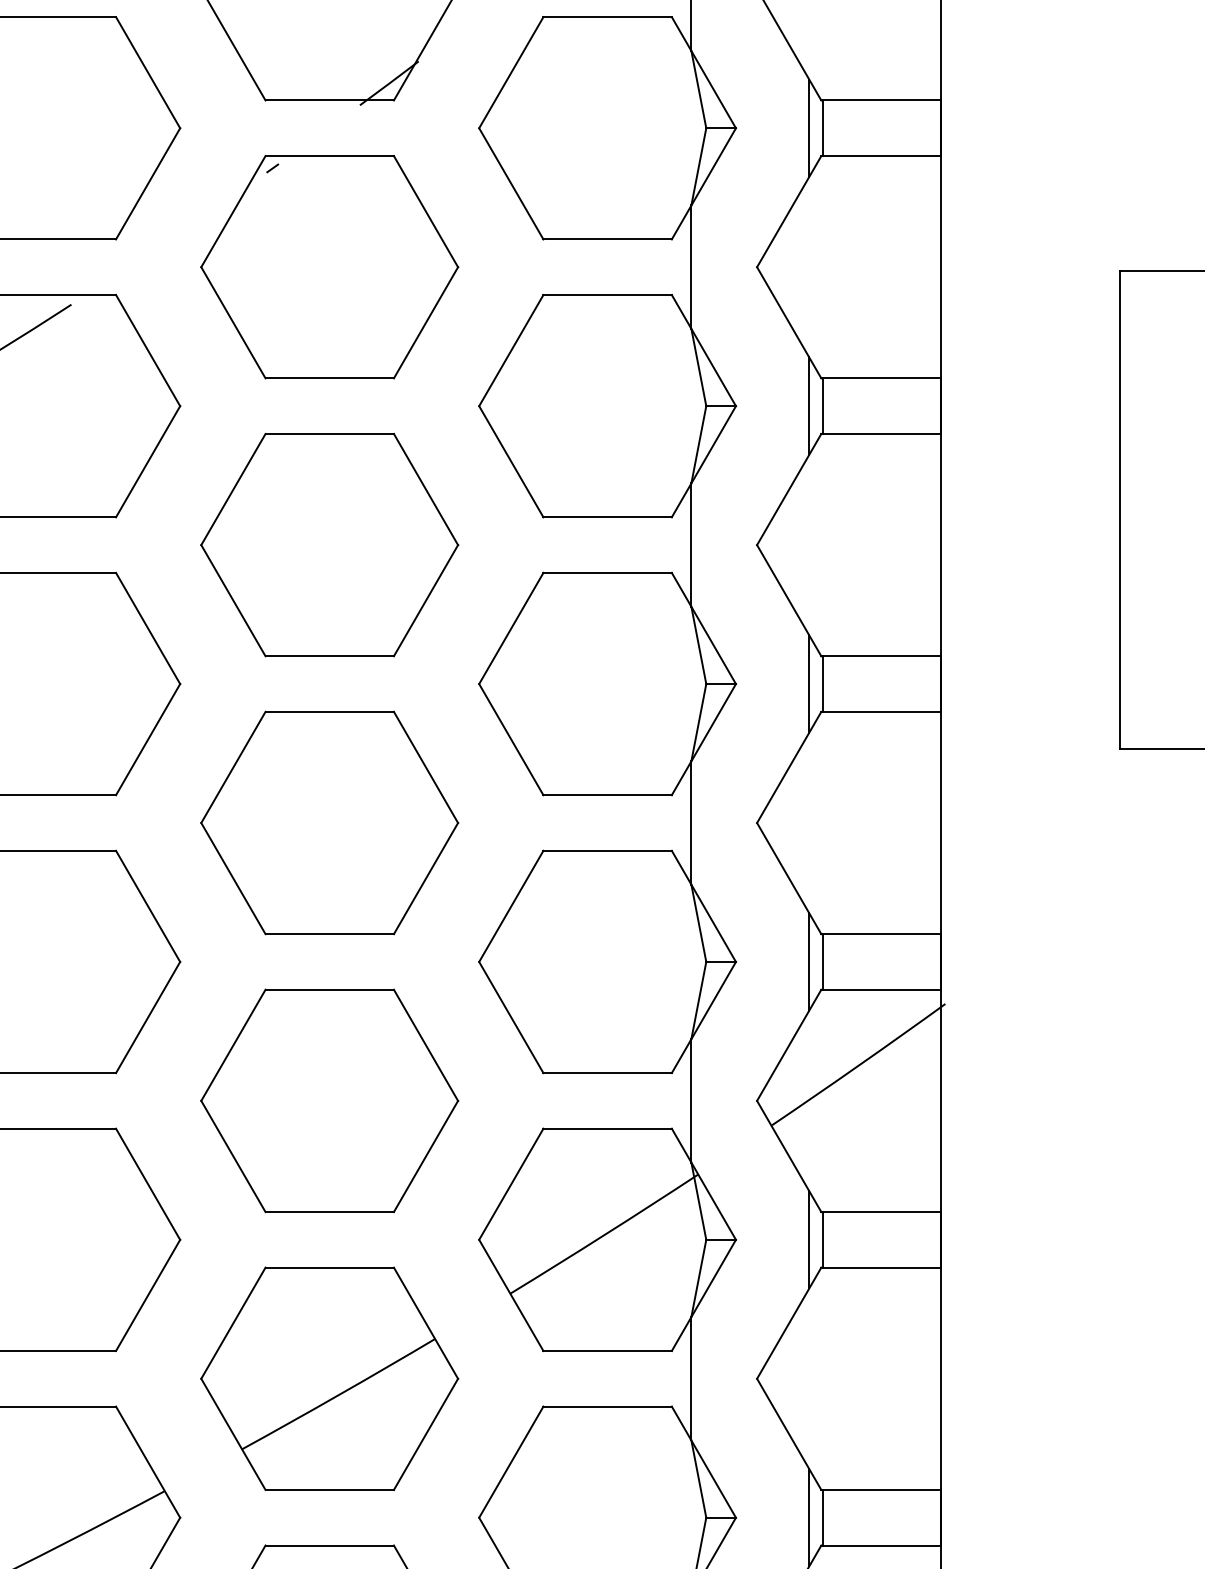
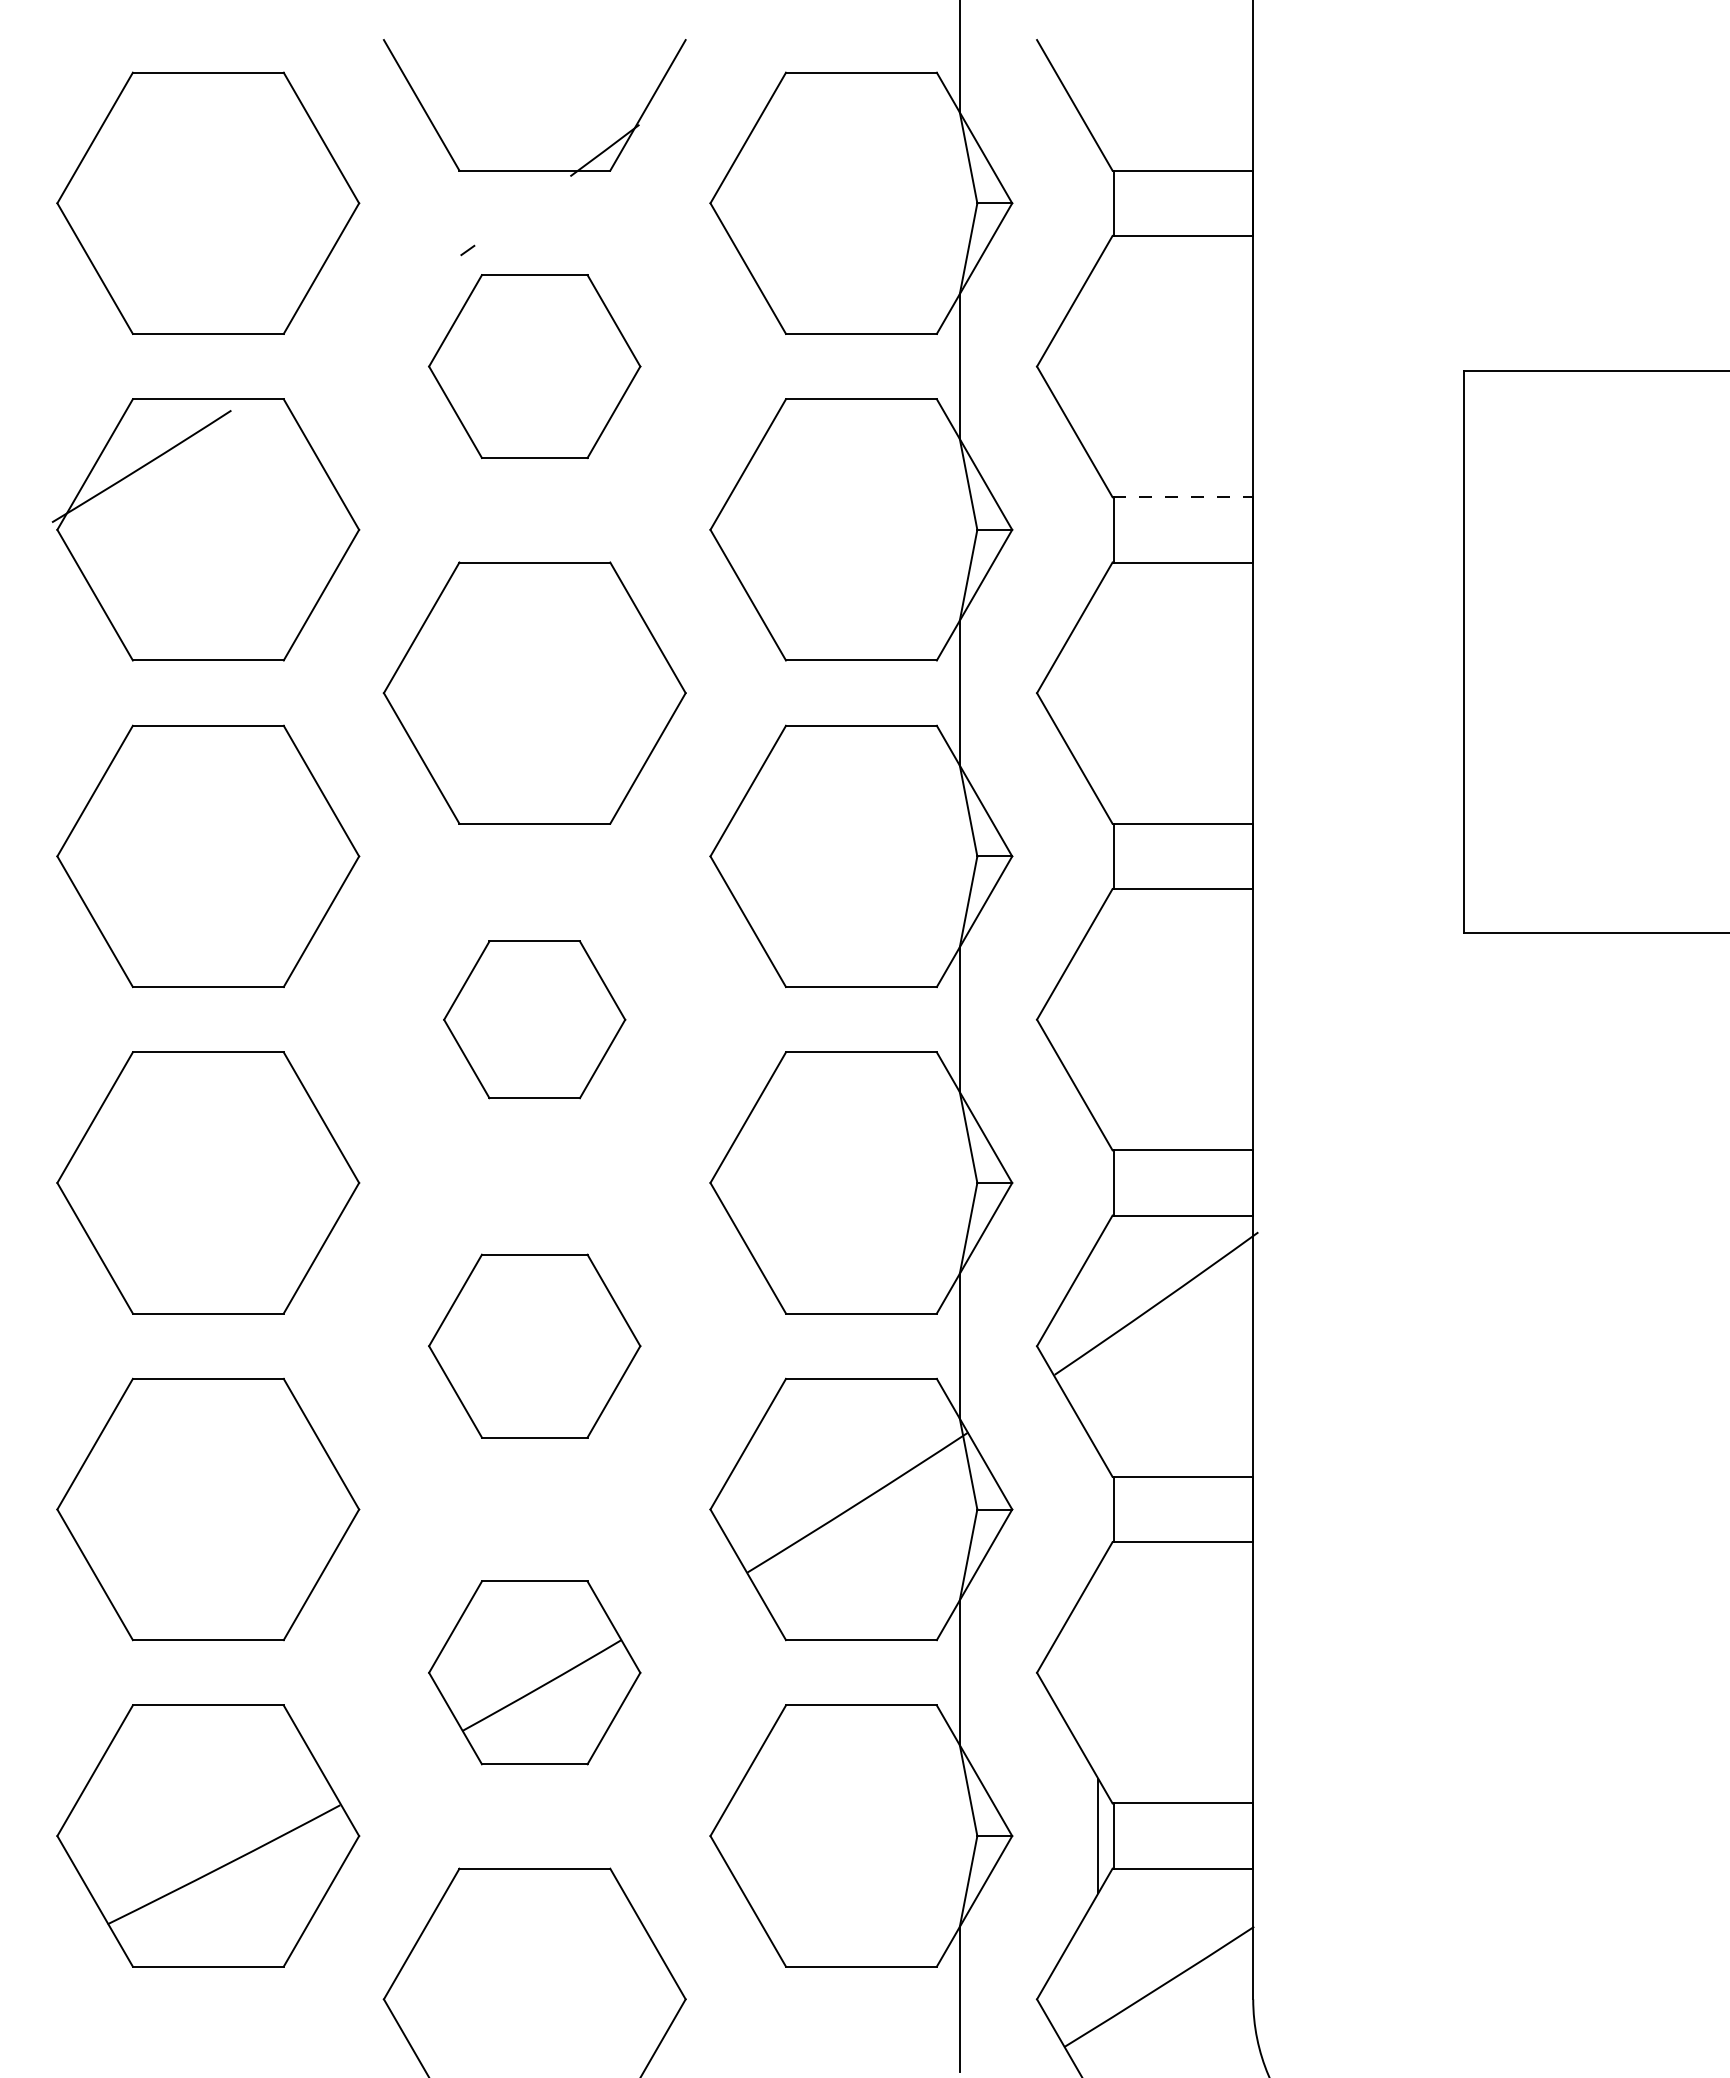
line: (809, 128) -> (1098, 203), removed
part: (329, 267) -> (534, 366), size x0.7
line: (881, 378) -> (1183, 497), solid -> dashed
line: (809, 405) -> (1098, 529), removed
line: (809, 684) -> (1098, 856), removed
part: (329, 822) -> (534, 1019), size x0.6
line: (809, 961) -> (1098, 1182), removed
part: (329, 1100) -> (534, 1345), size x0.7
line: (809, 1239) -> (1098, 1509), removed
part: (329, 1378) -> (534, 1672), size x0.7

